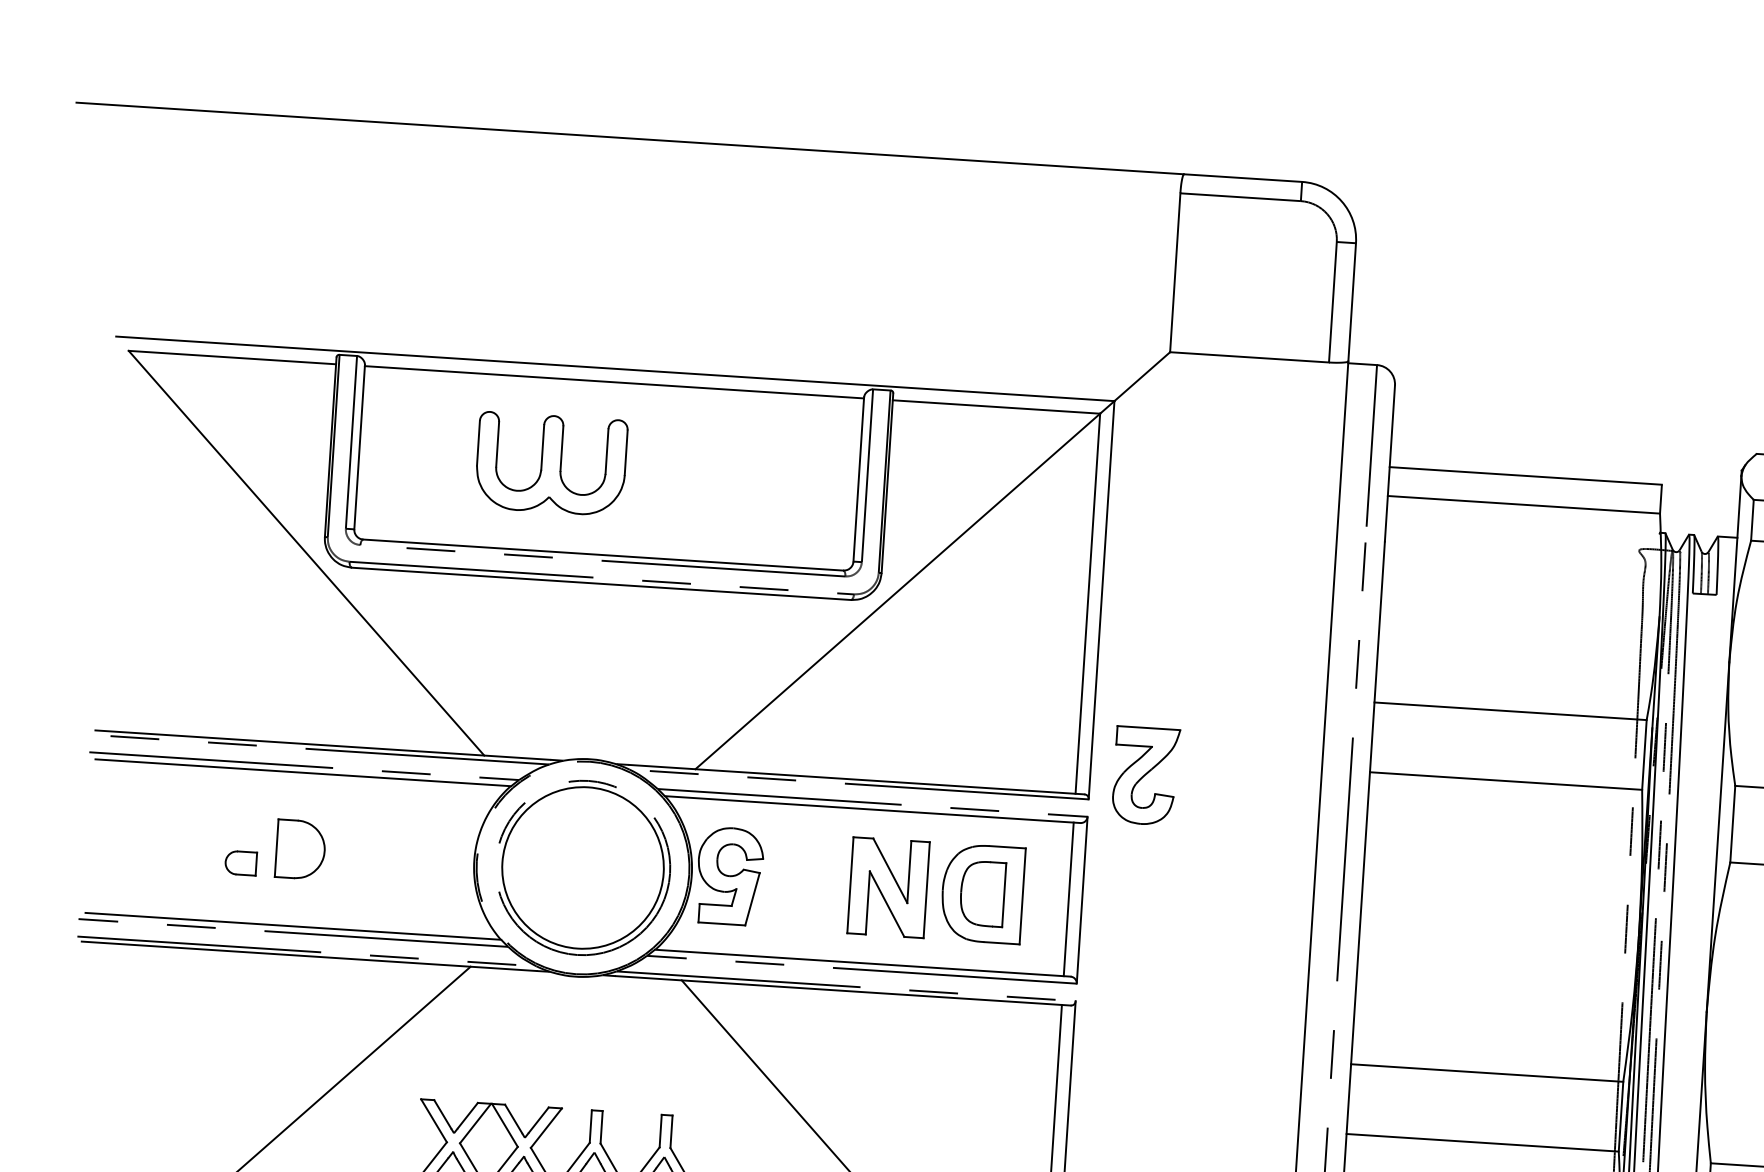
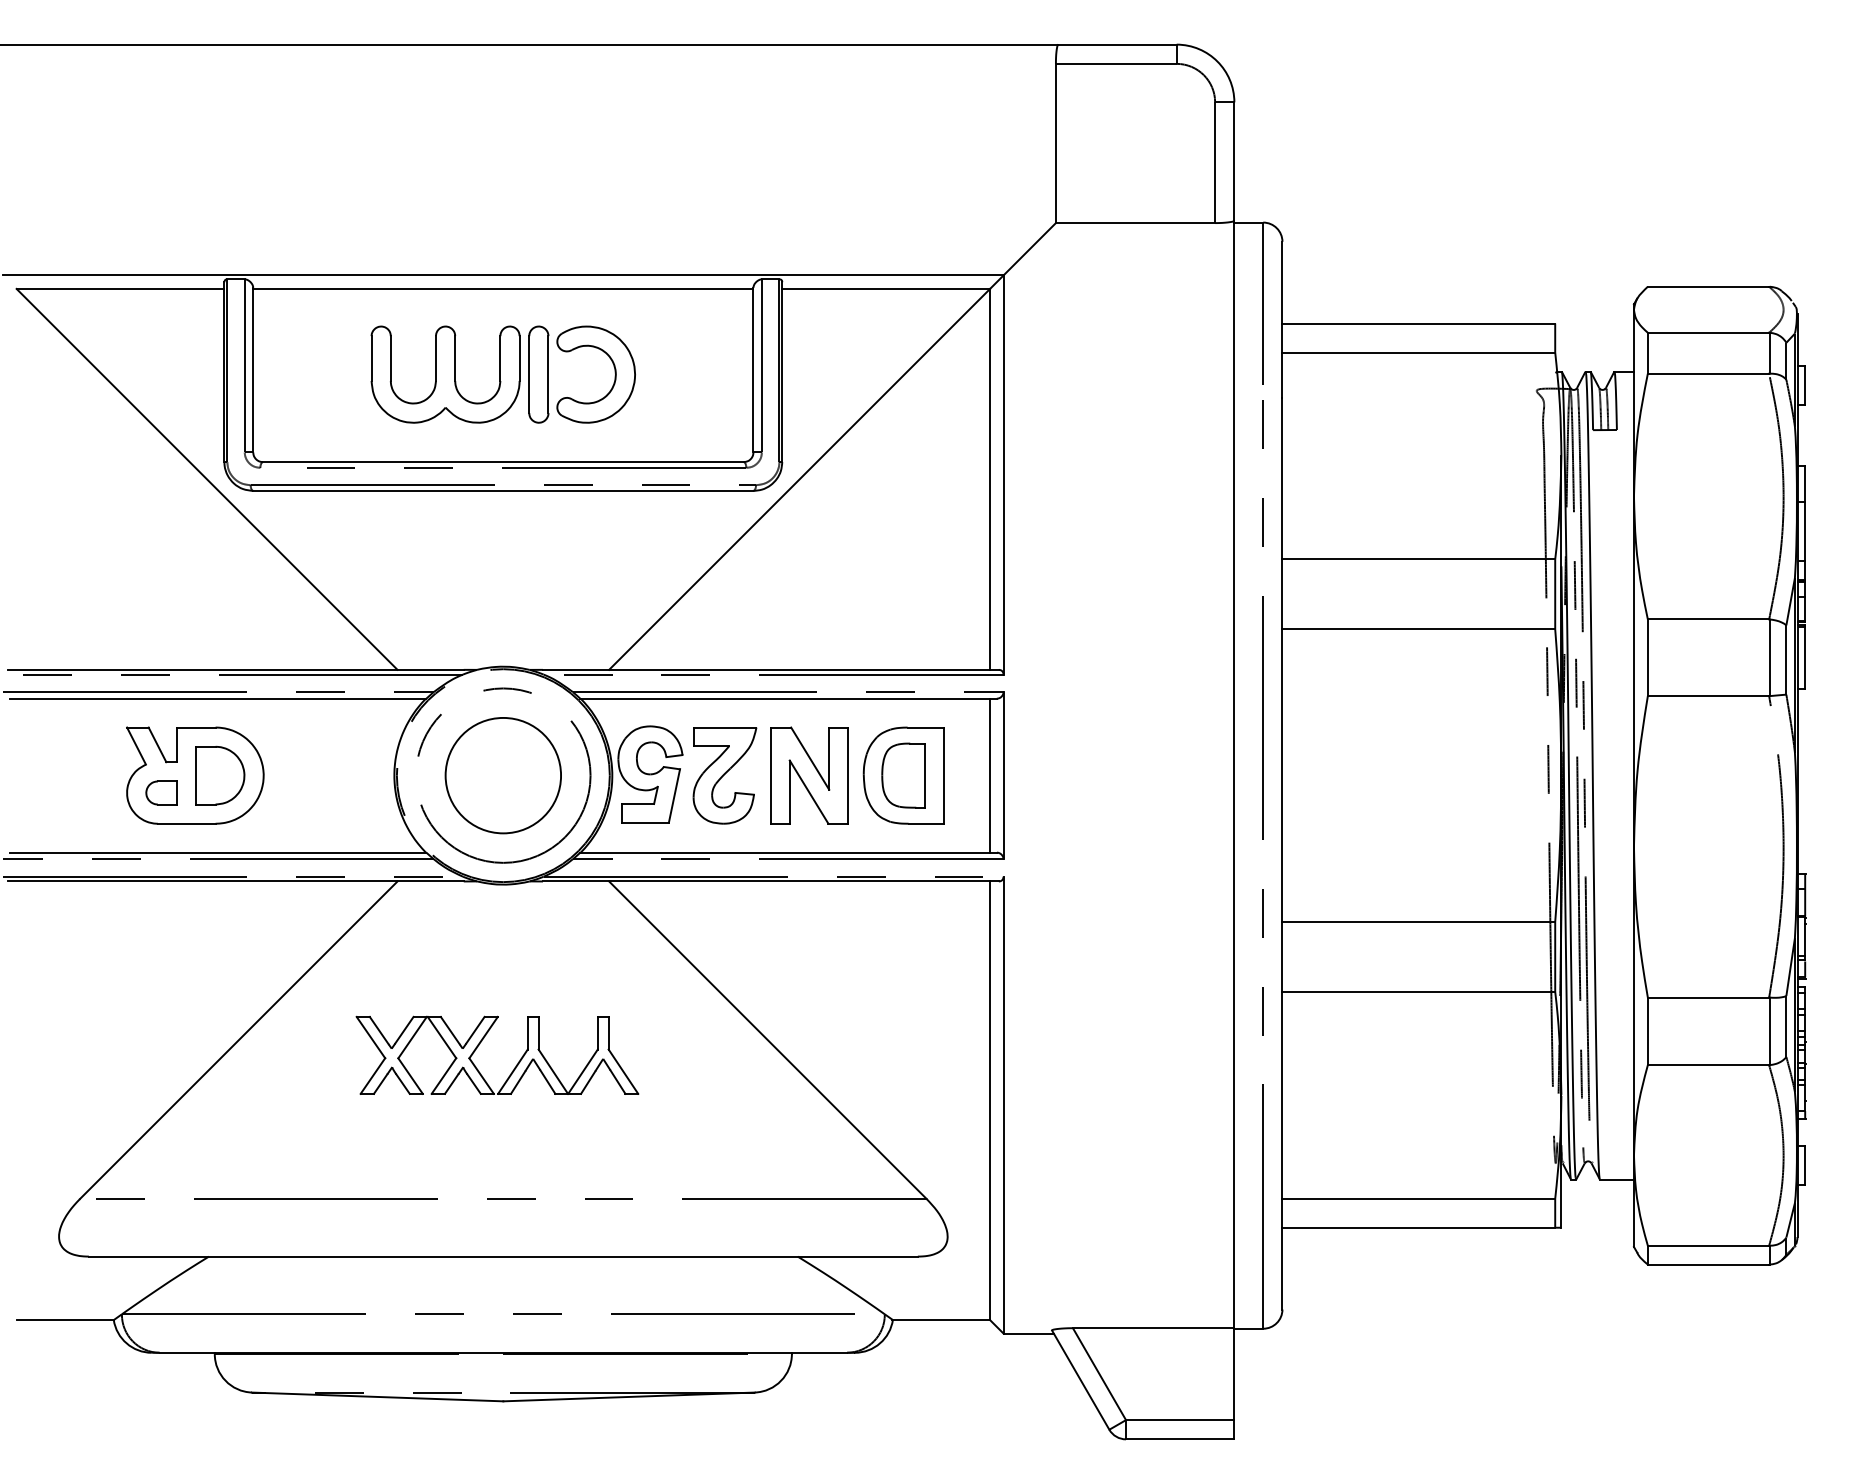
part: (678, 449) -> (571, 351), added
part: (1145, 775) -> (724, 775), moved
part: (275, 847) -> (195, 775), added
circle: (583, 867) -> (503, 775), size x0.71

